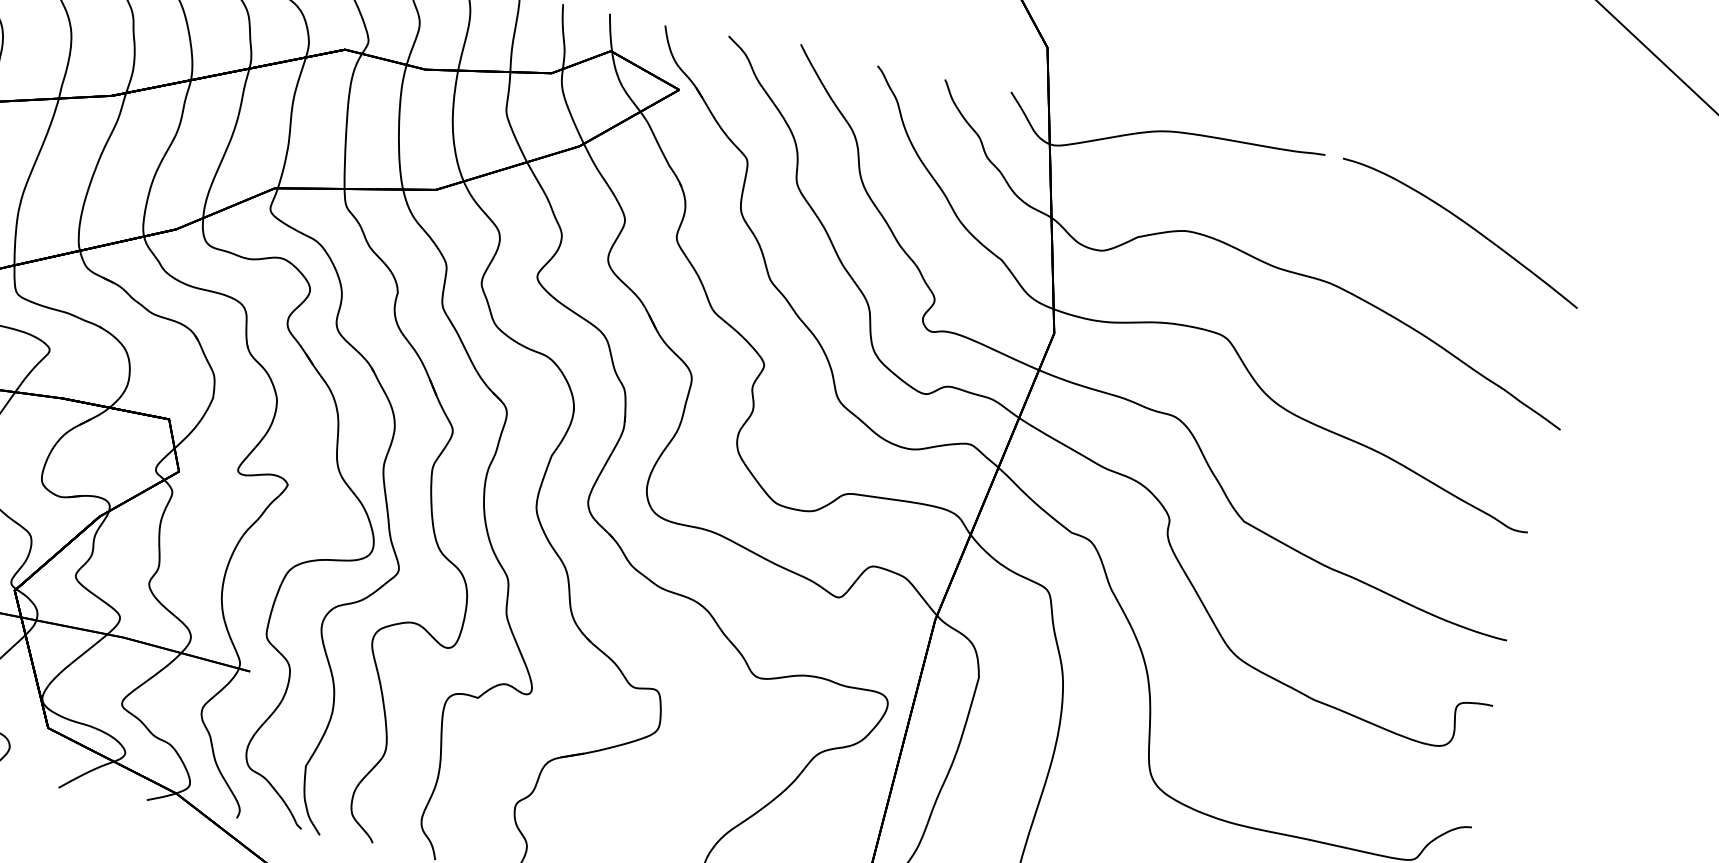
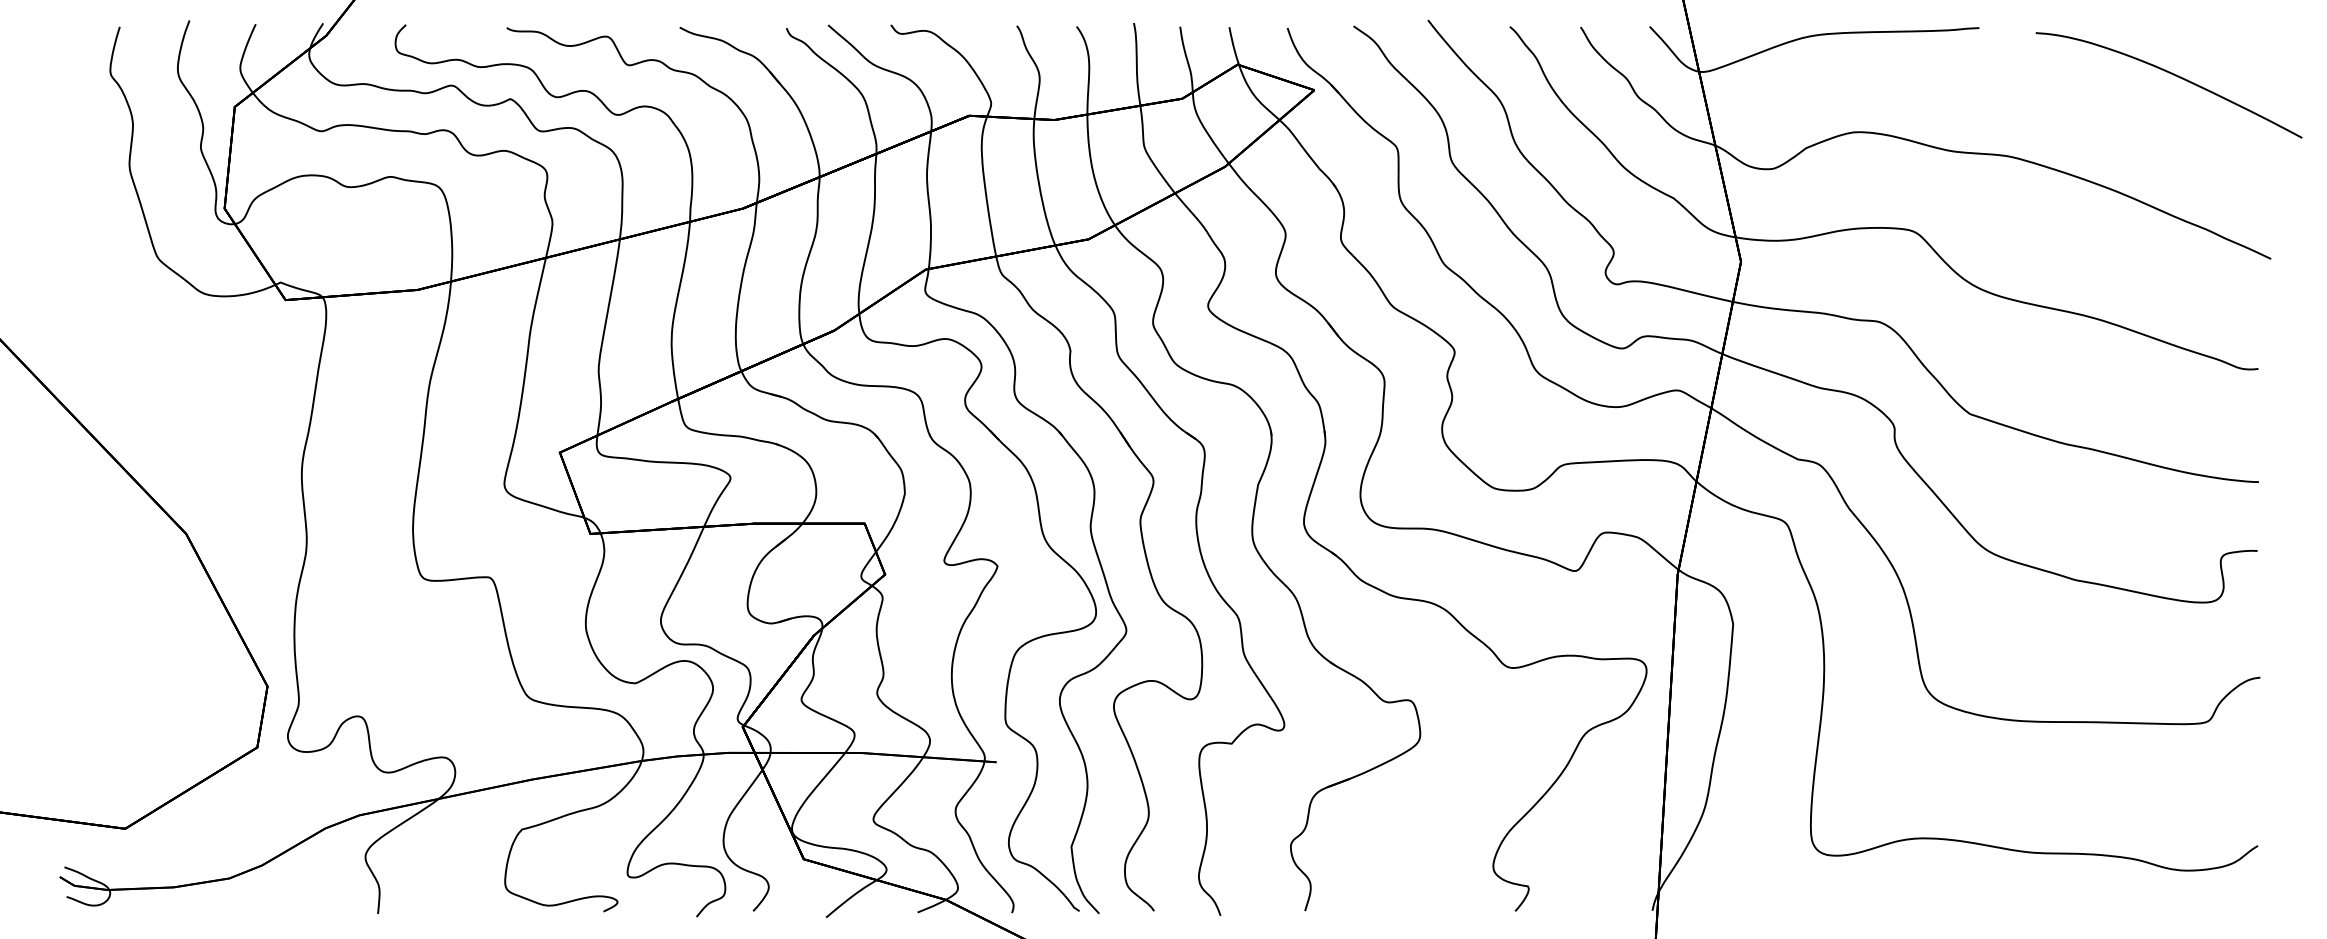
curve: (1466, 224) -> (2173, 75), moved

